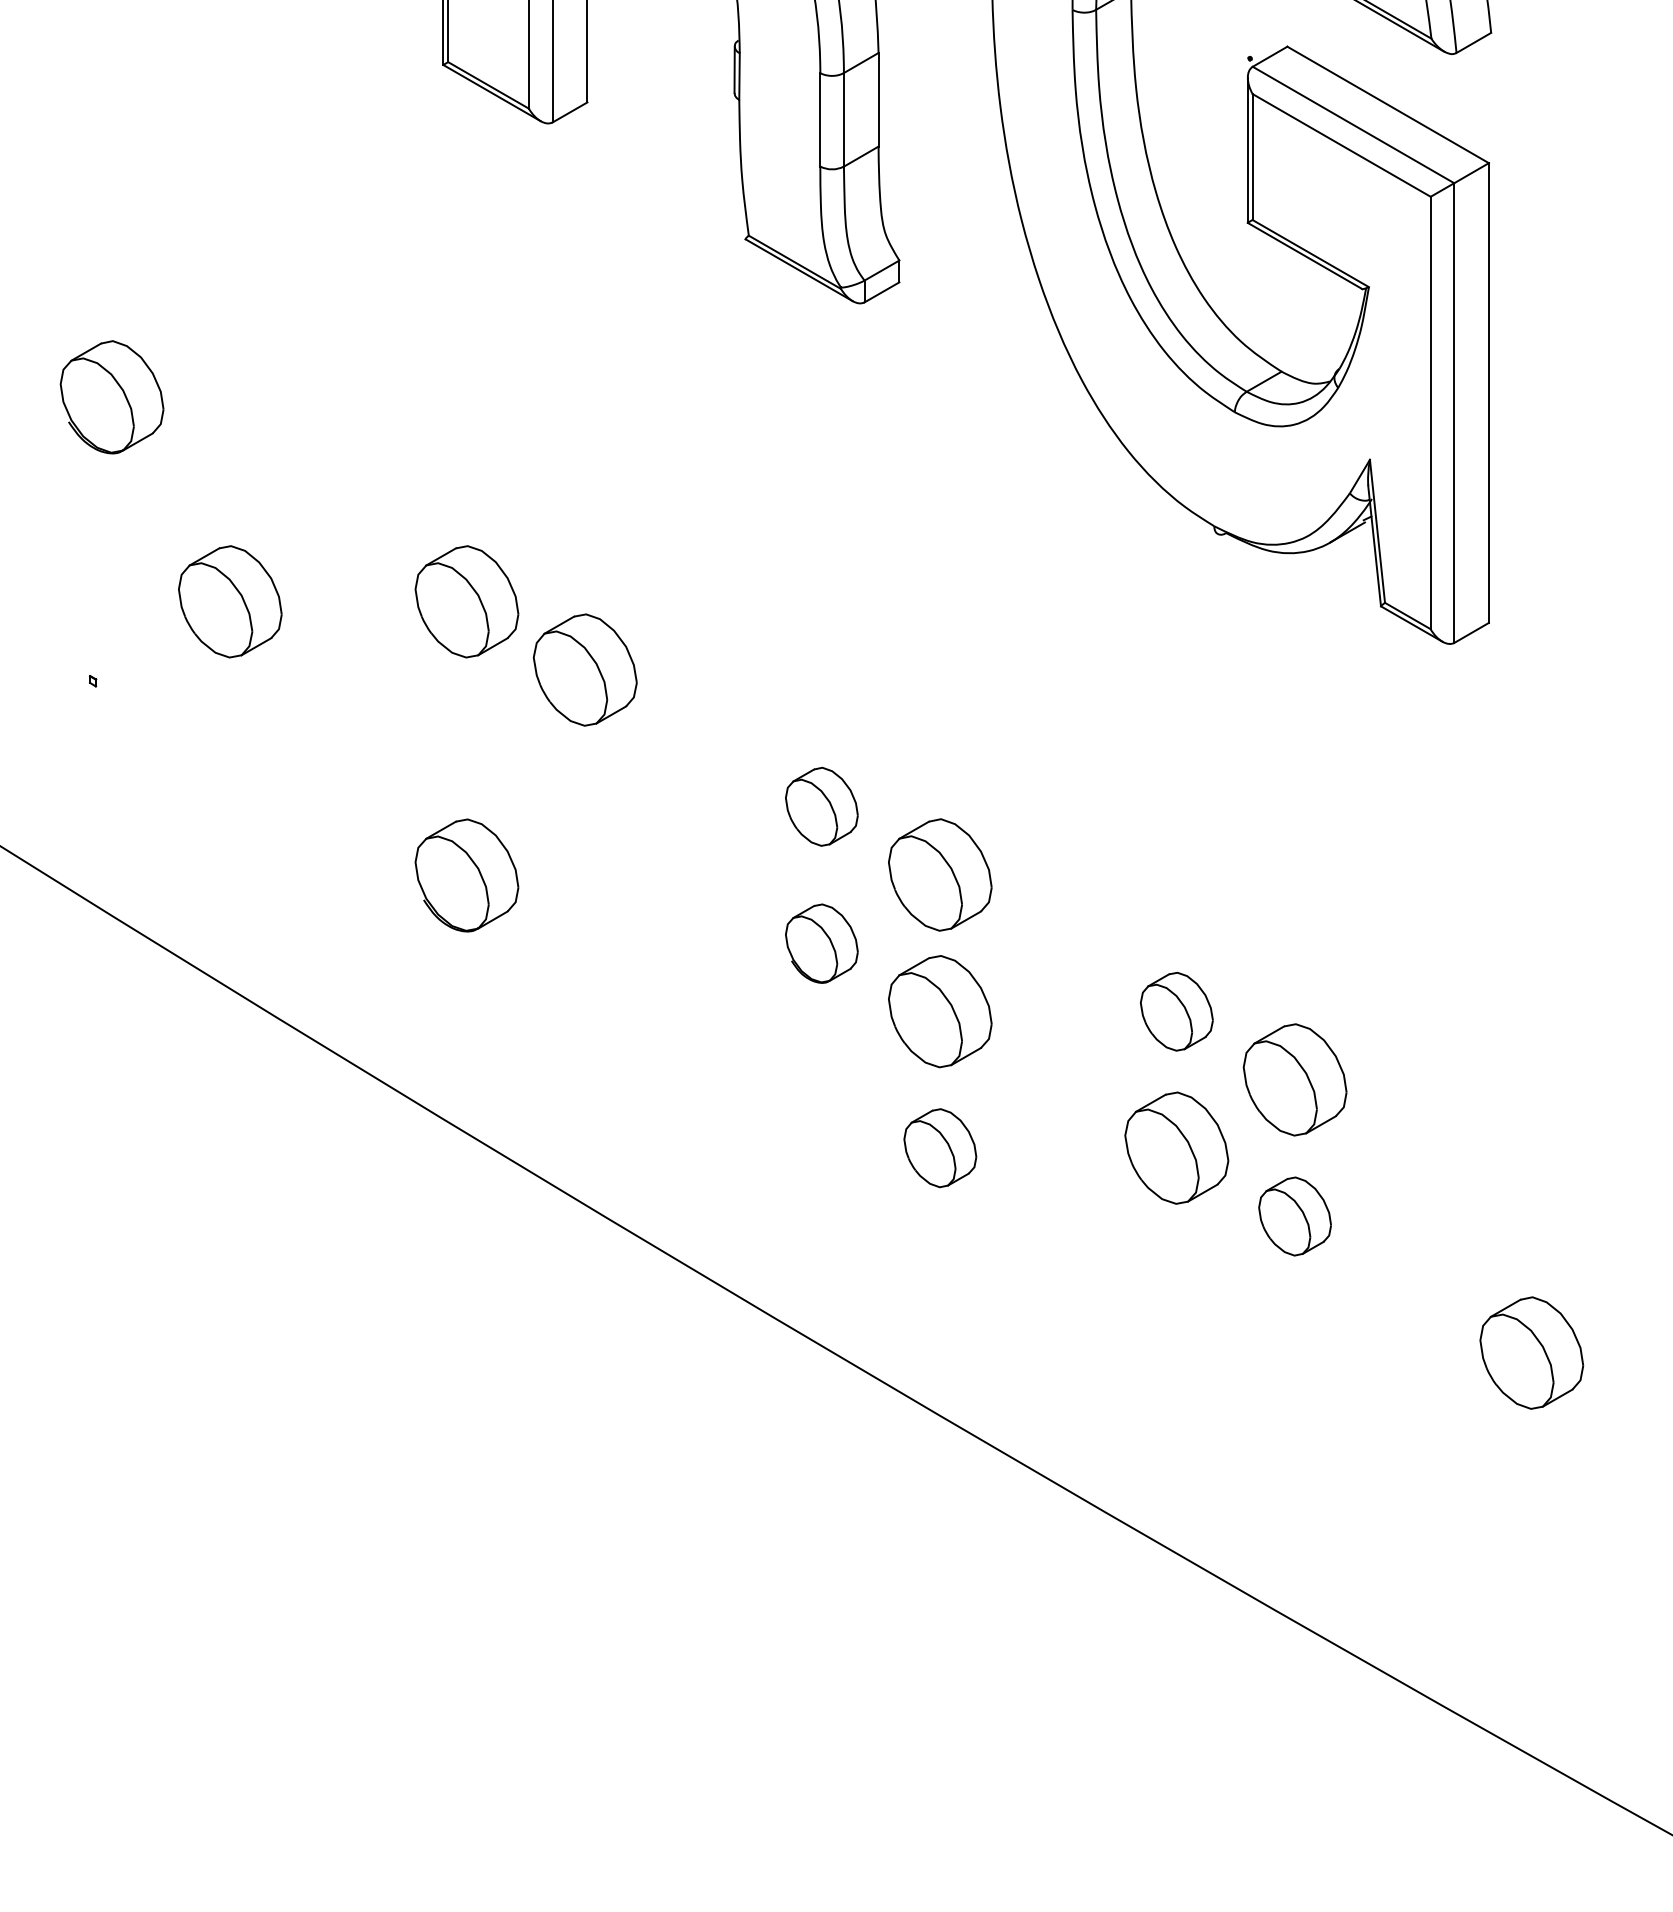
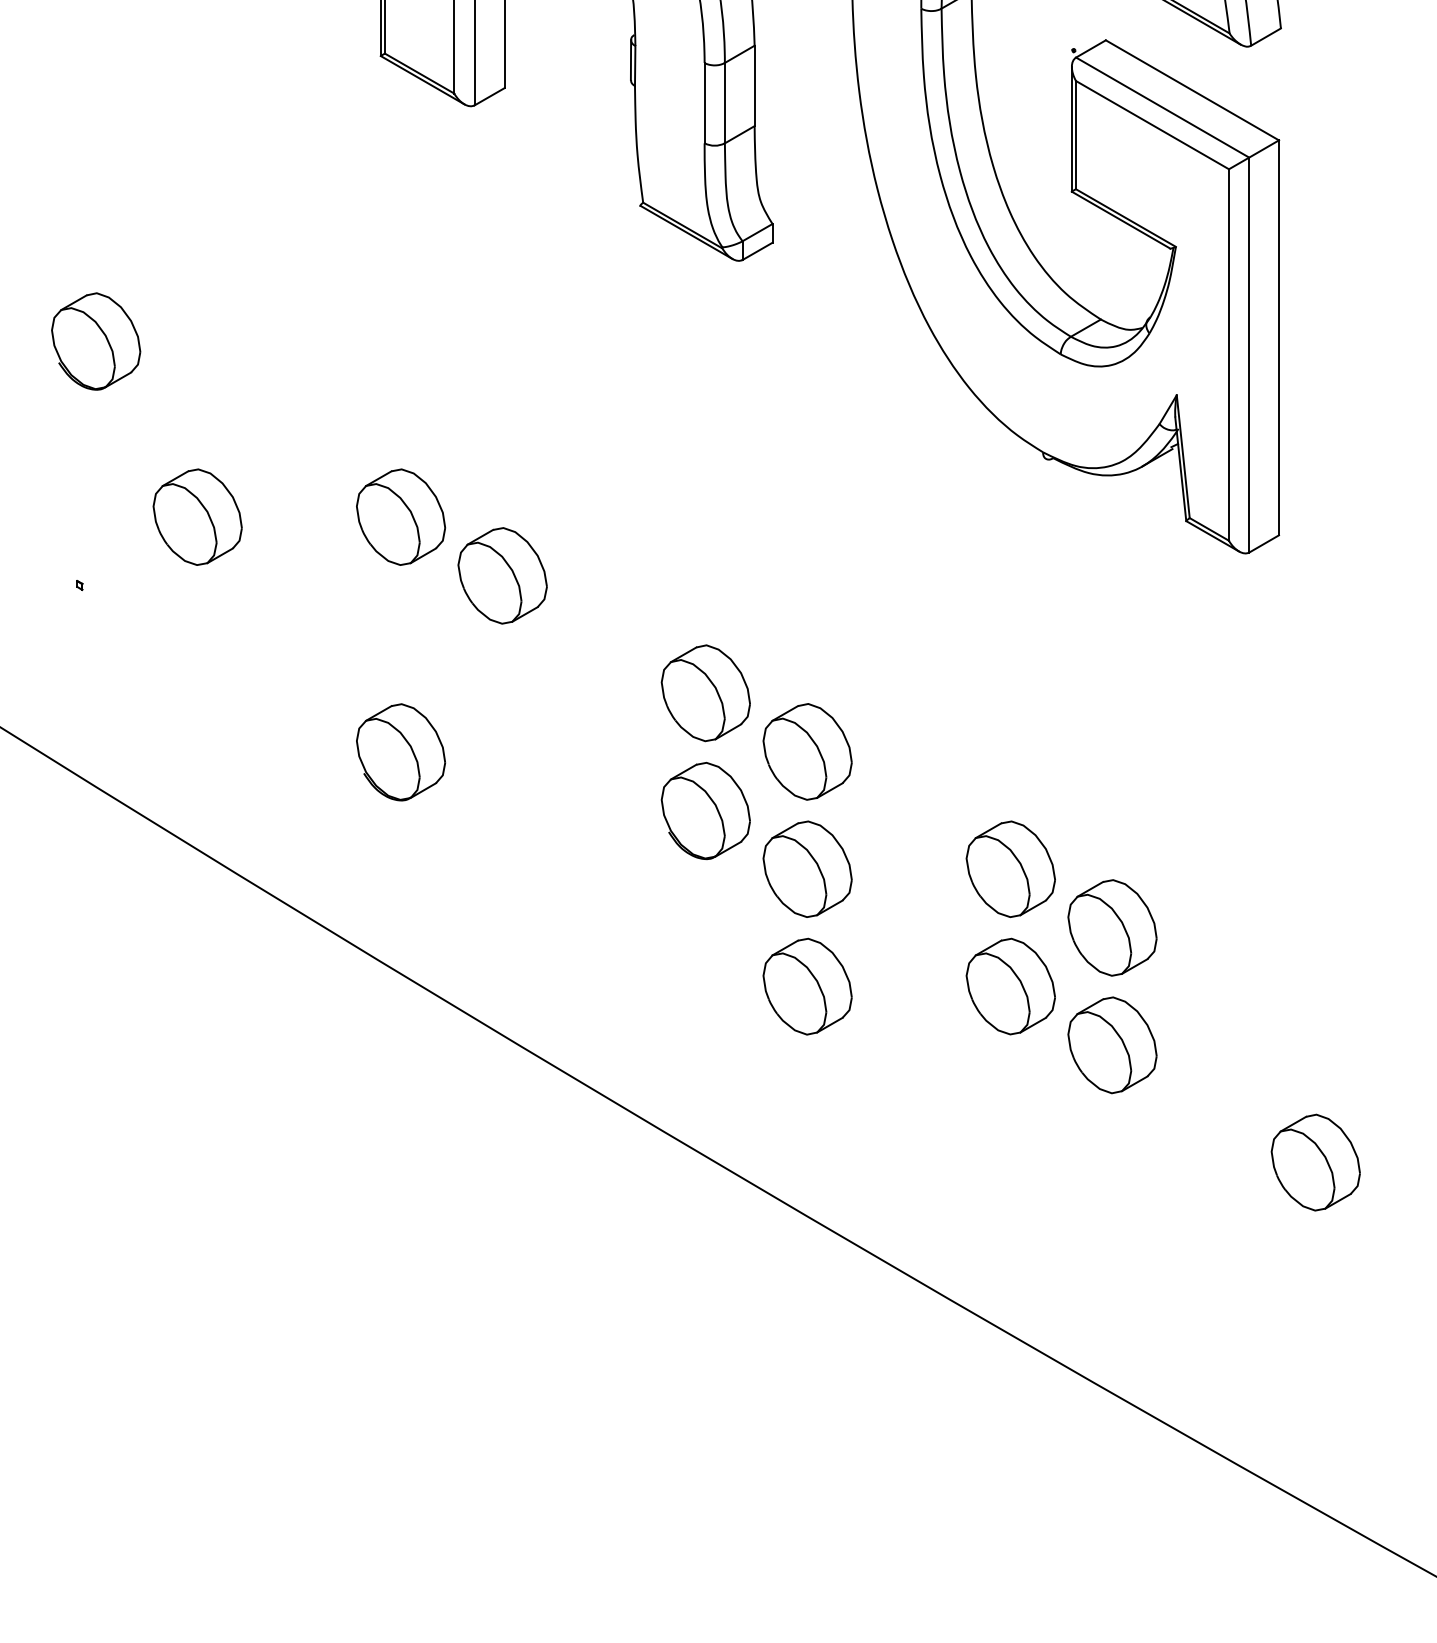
part: (821, 806) -> (705, 693), size x1.43
part: (821, 943) -> (705, 810), size x1.43
part: (1176, 1011) -> (1010, 869), size x1.43
part: (940, 1147) -> (807, 986), size x1.43
part: (1294, 1216) -> (1111, 1045), size x1.43

